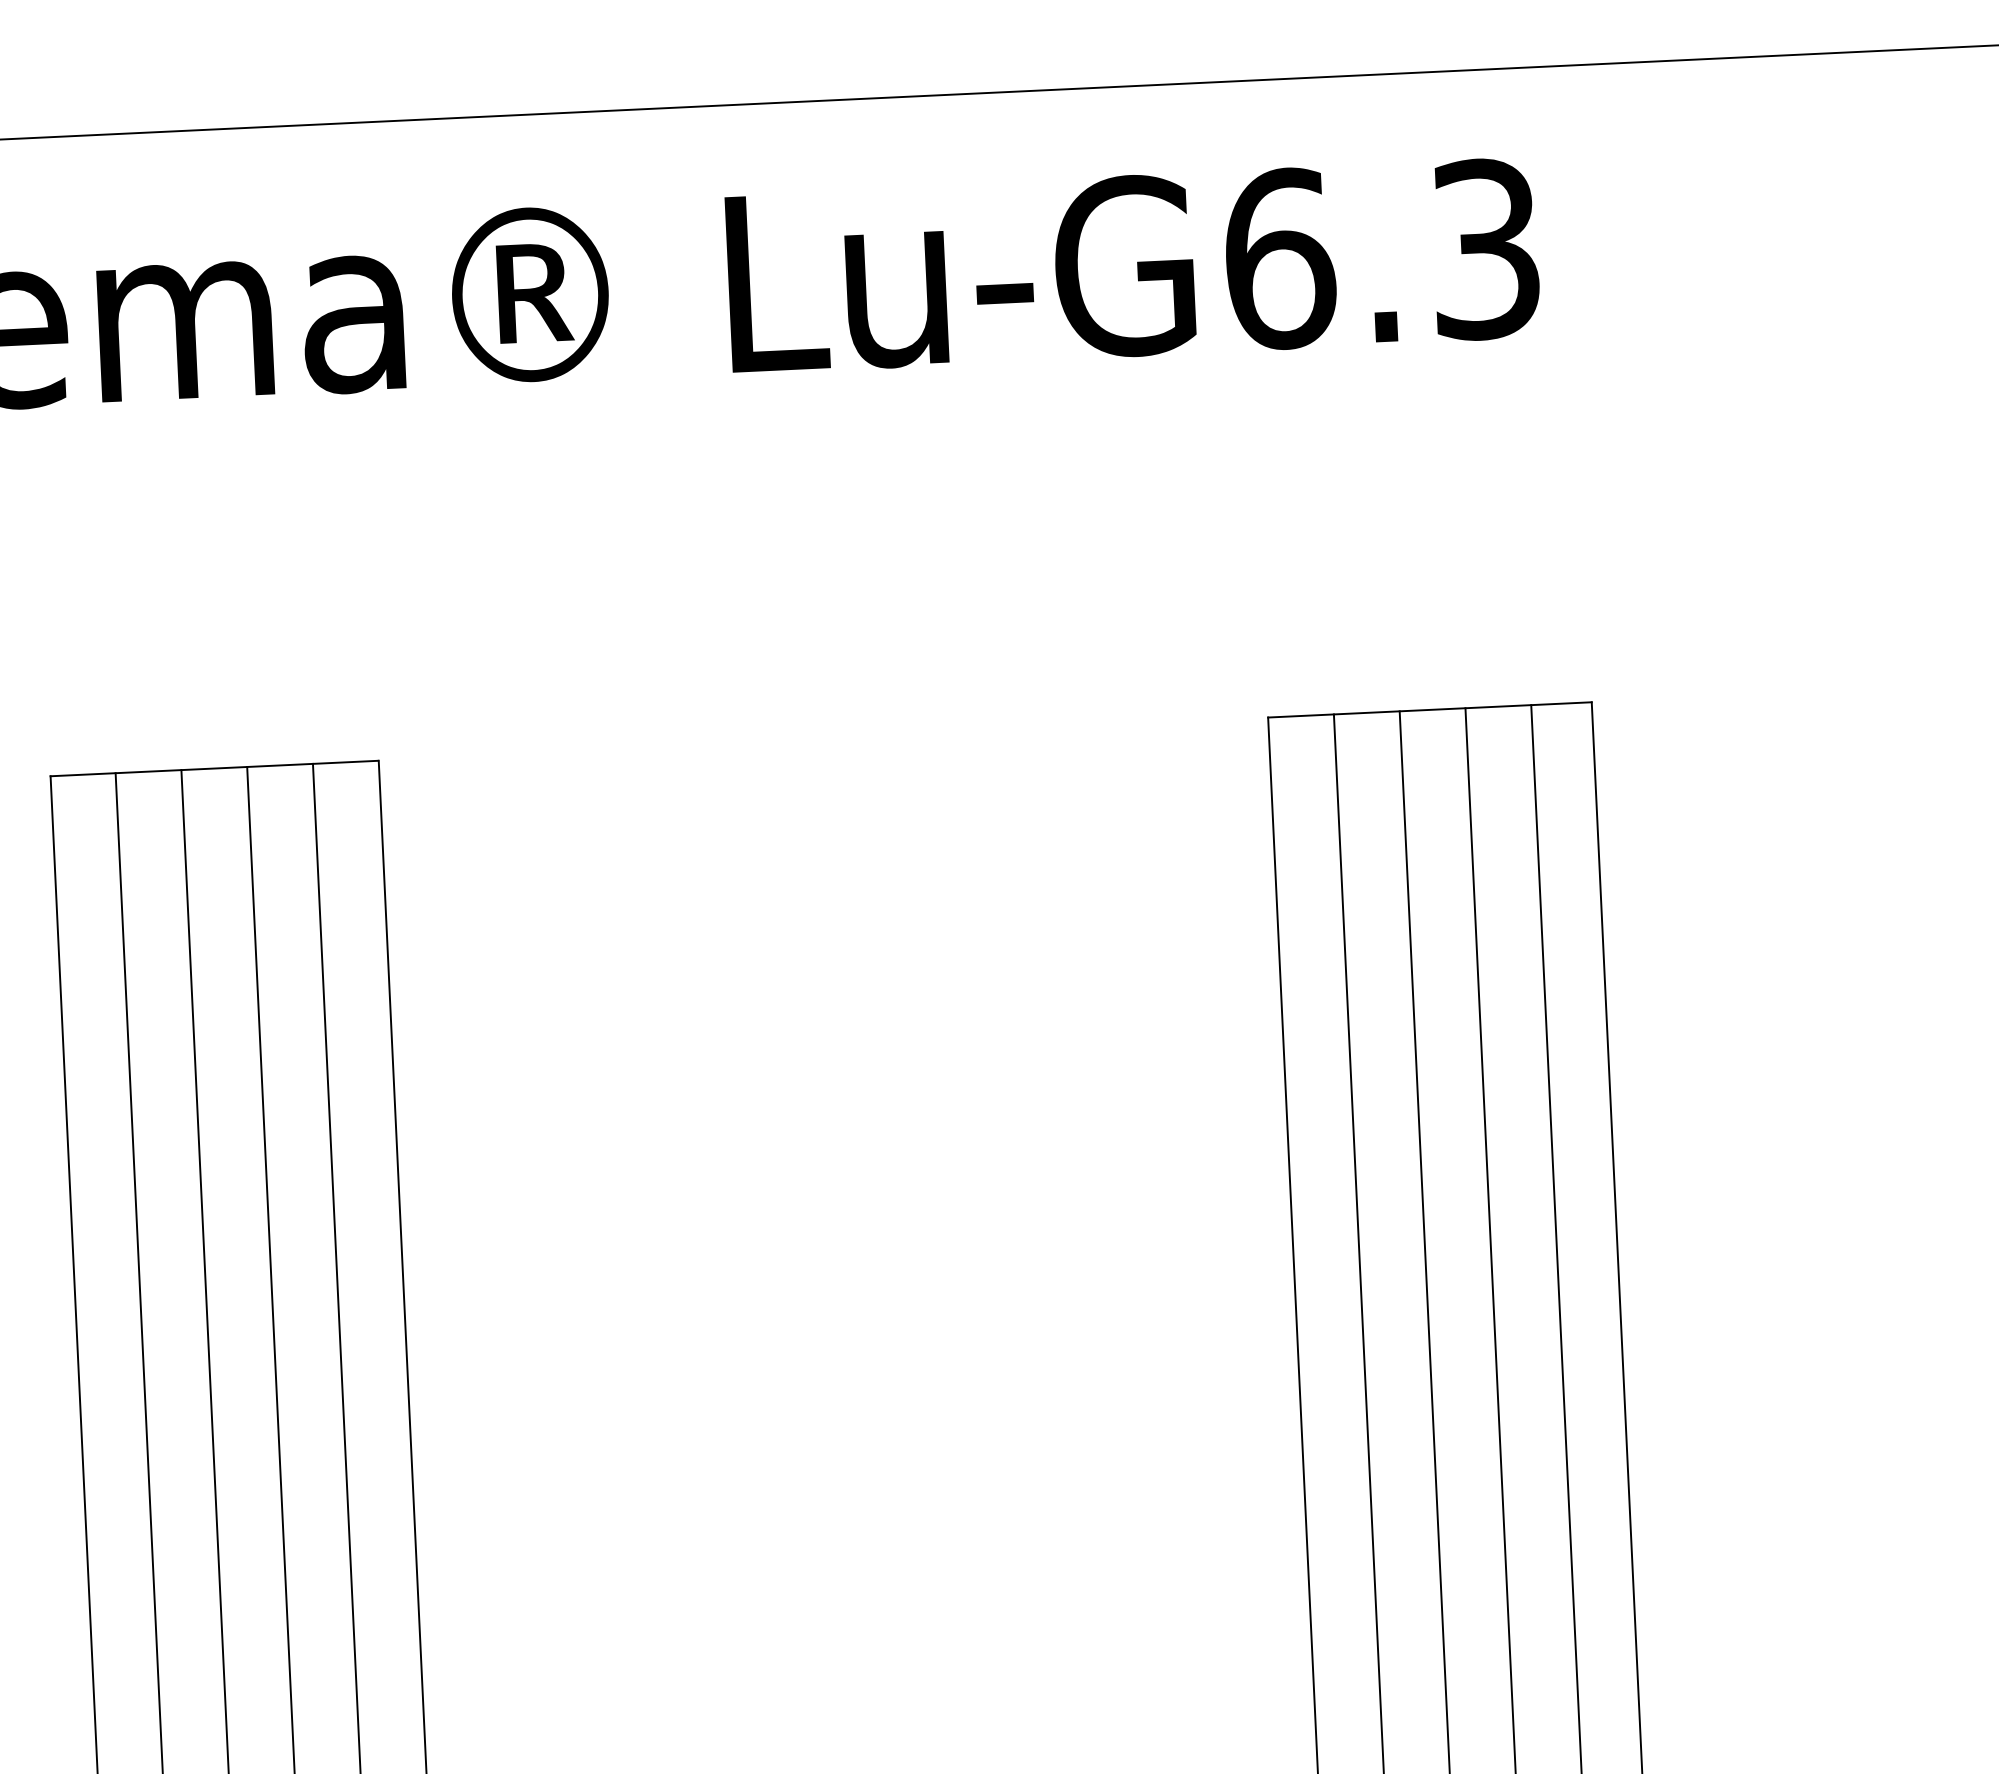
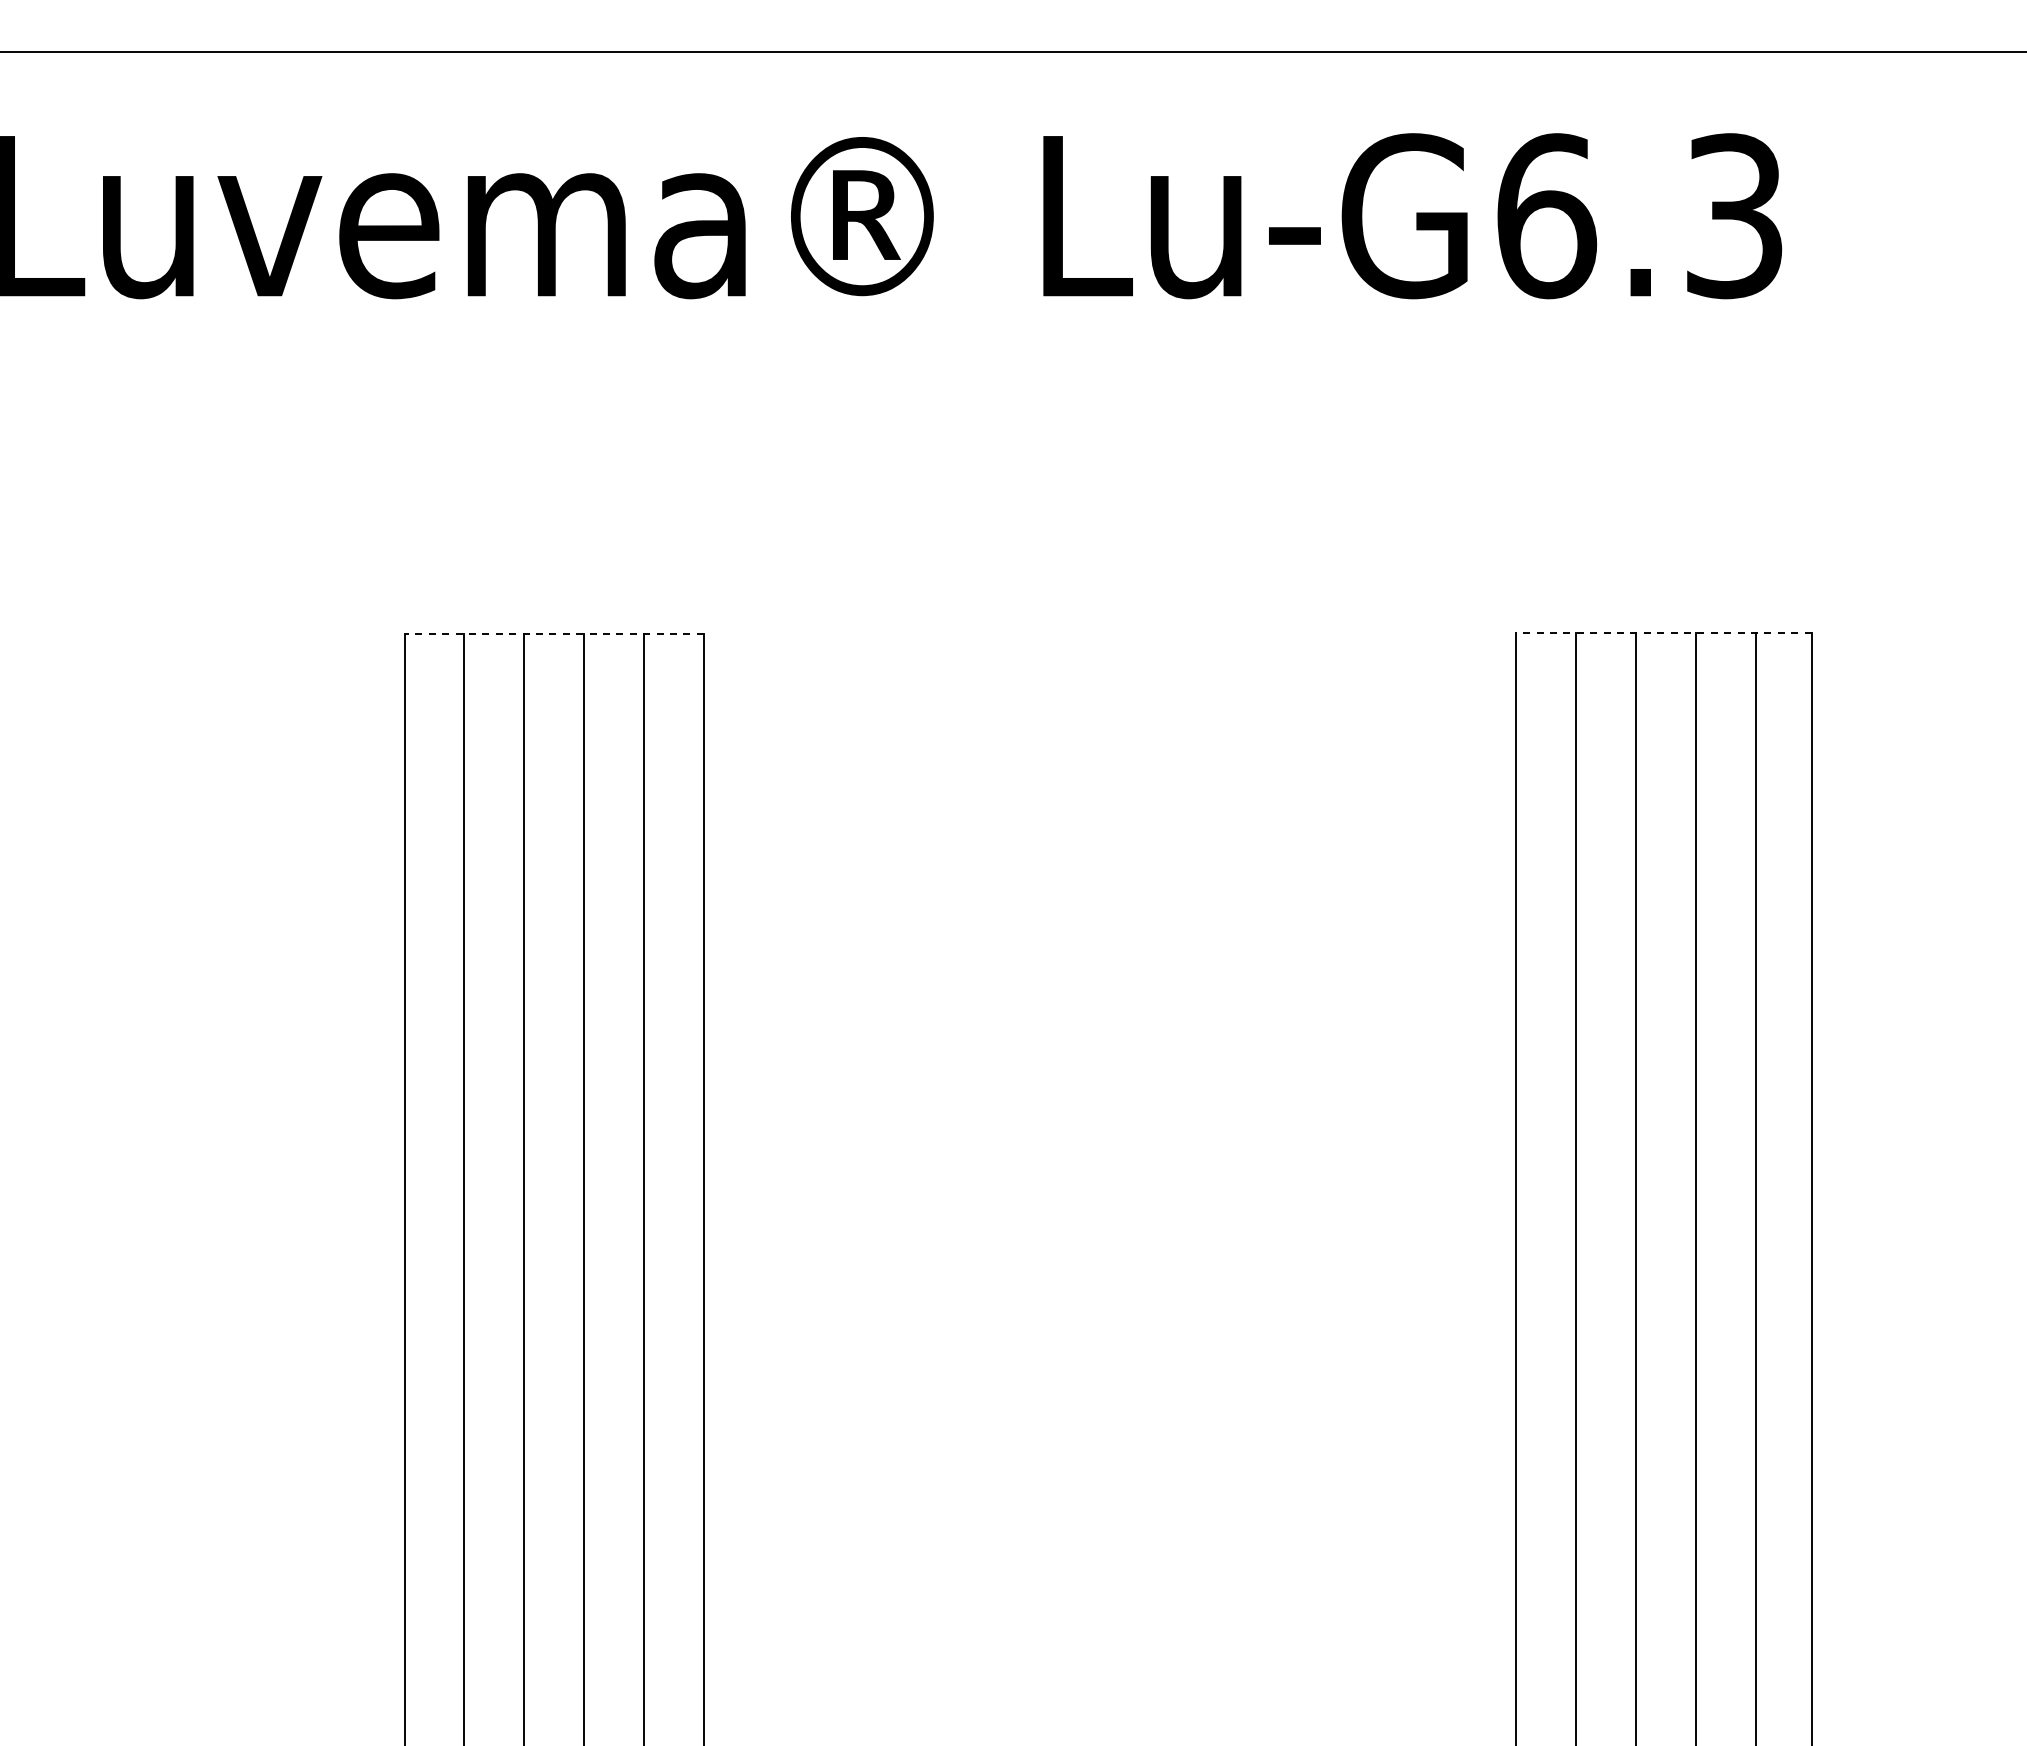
line: (1429, 710) -> (1663, 633), solid -> dashed
line: (214, 768) -> (554, 634), solid -> dashed

